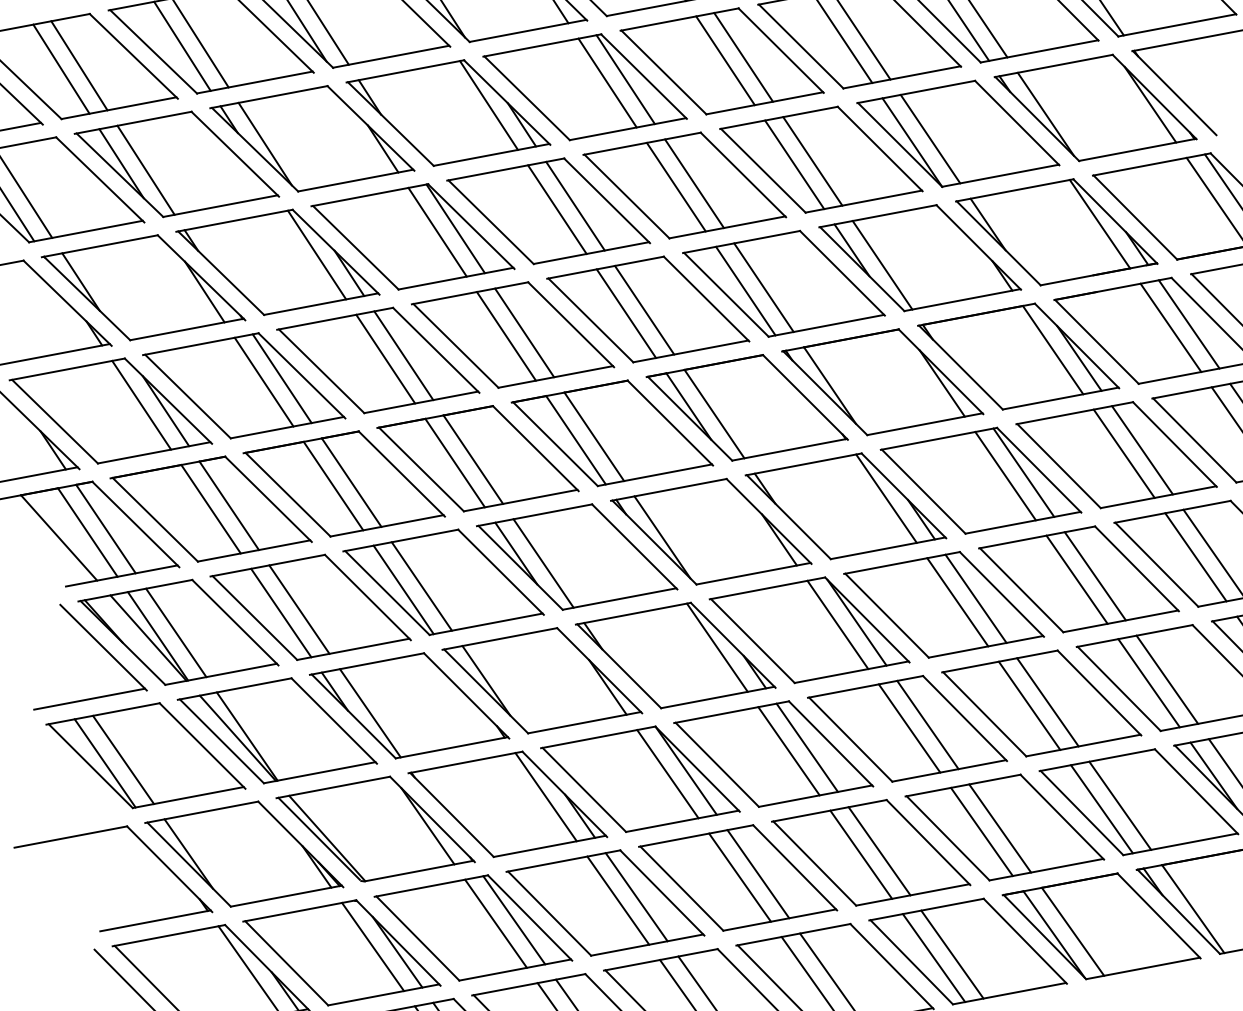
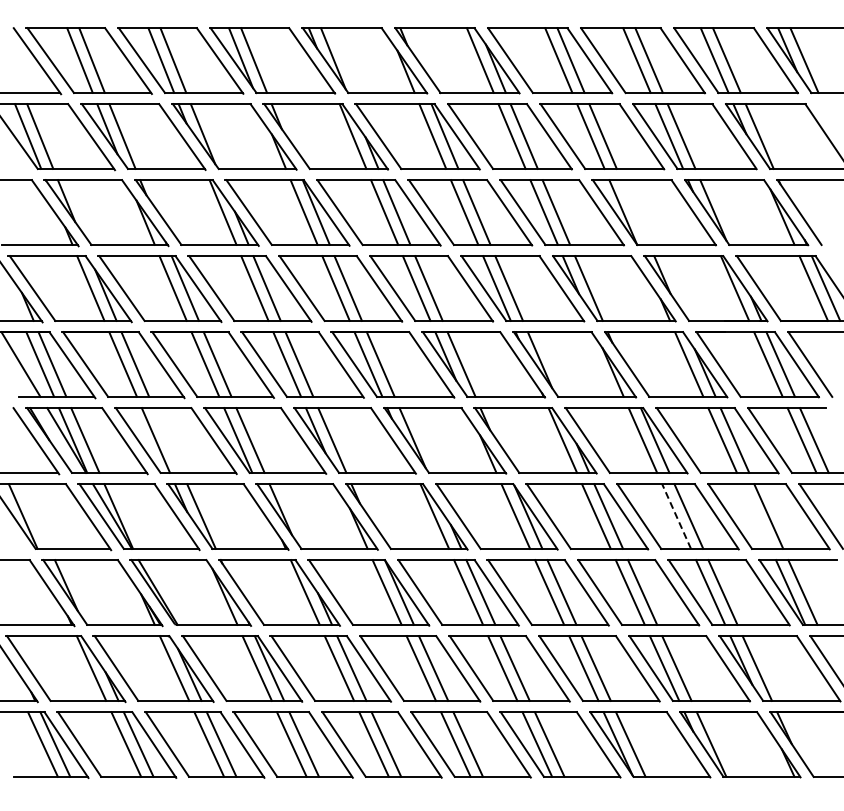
line: (930, 139) -> (635, 212), removed
line: (1194, 557) -> (755, 516), removed
line: (1076, 579) -> (676, 516), solid -> dashed
line: (299, 609) -> (168, 440), removed
line: (123, 759) -> (35, 516), removed

